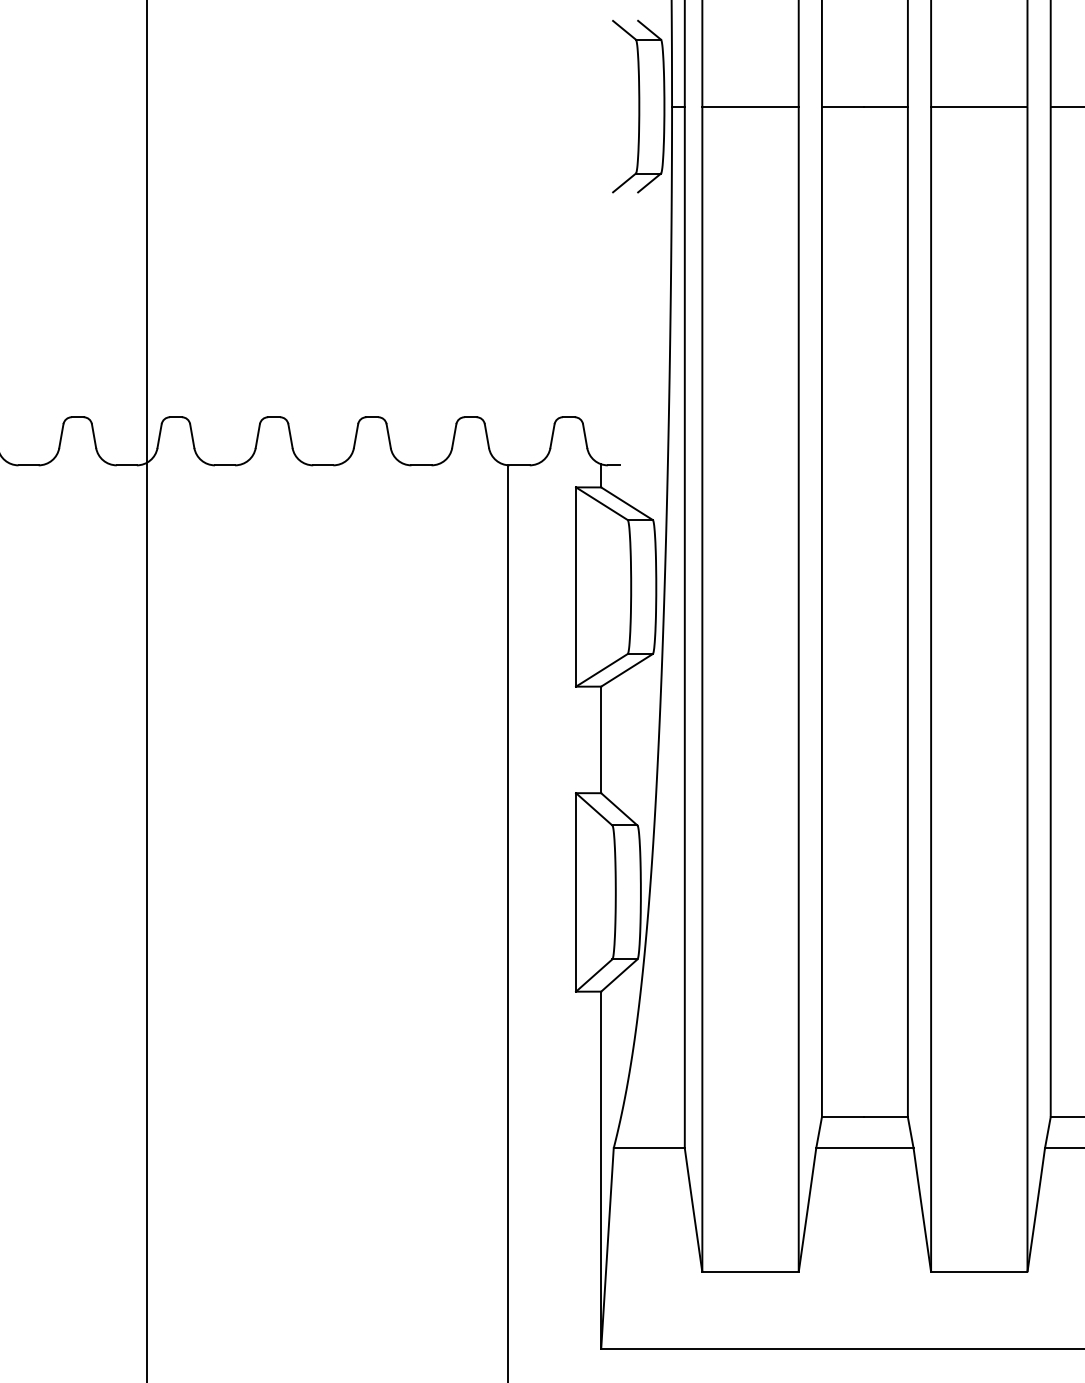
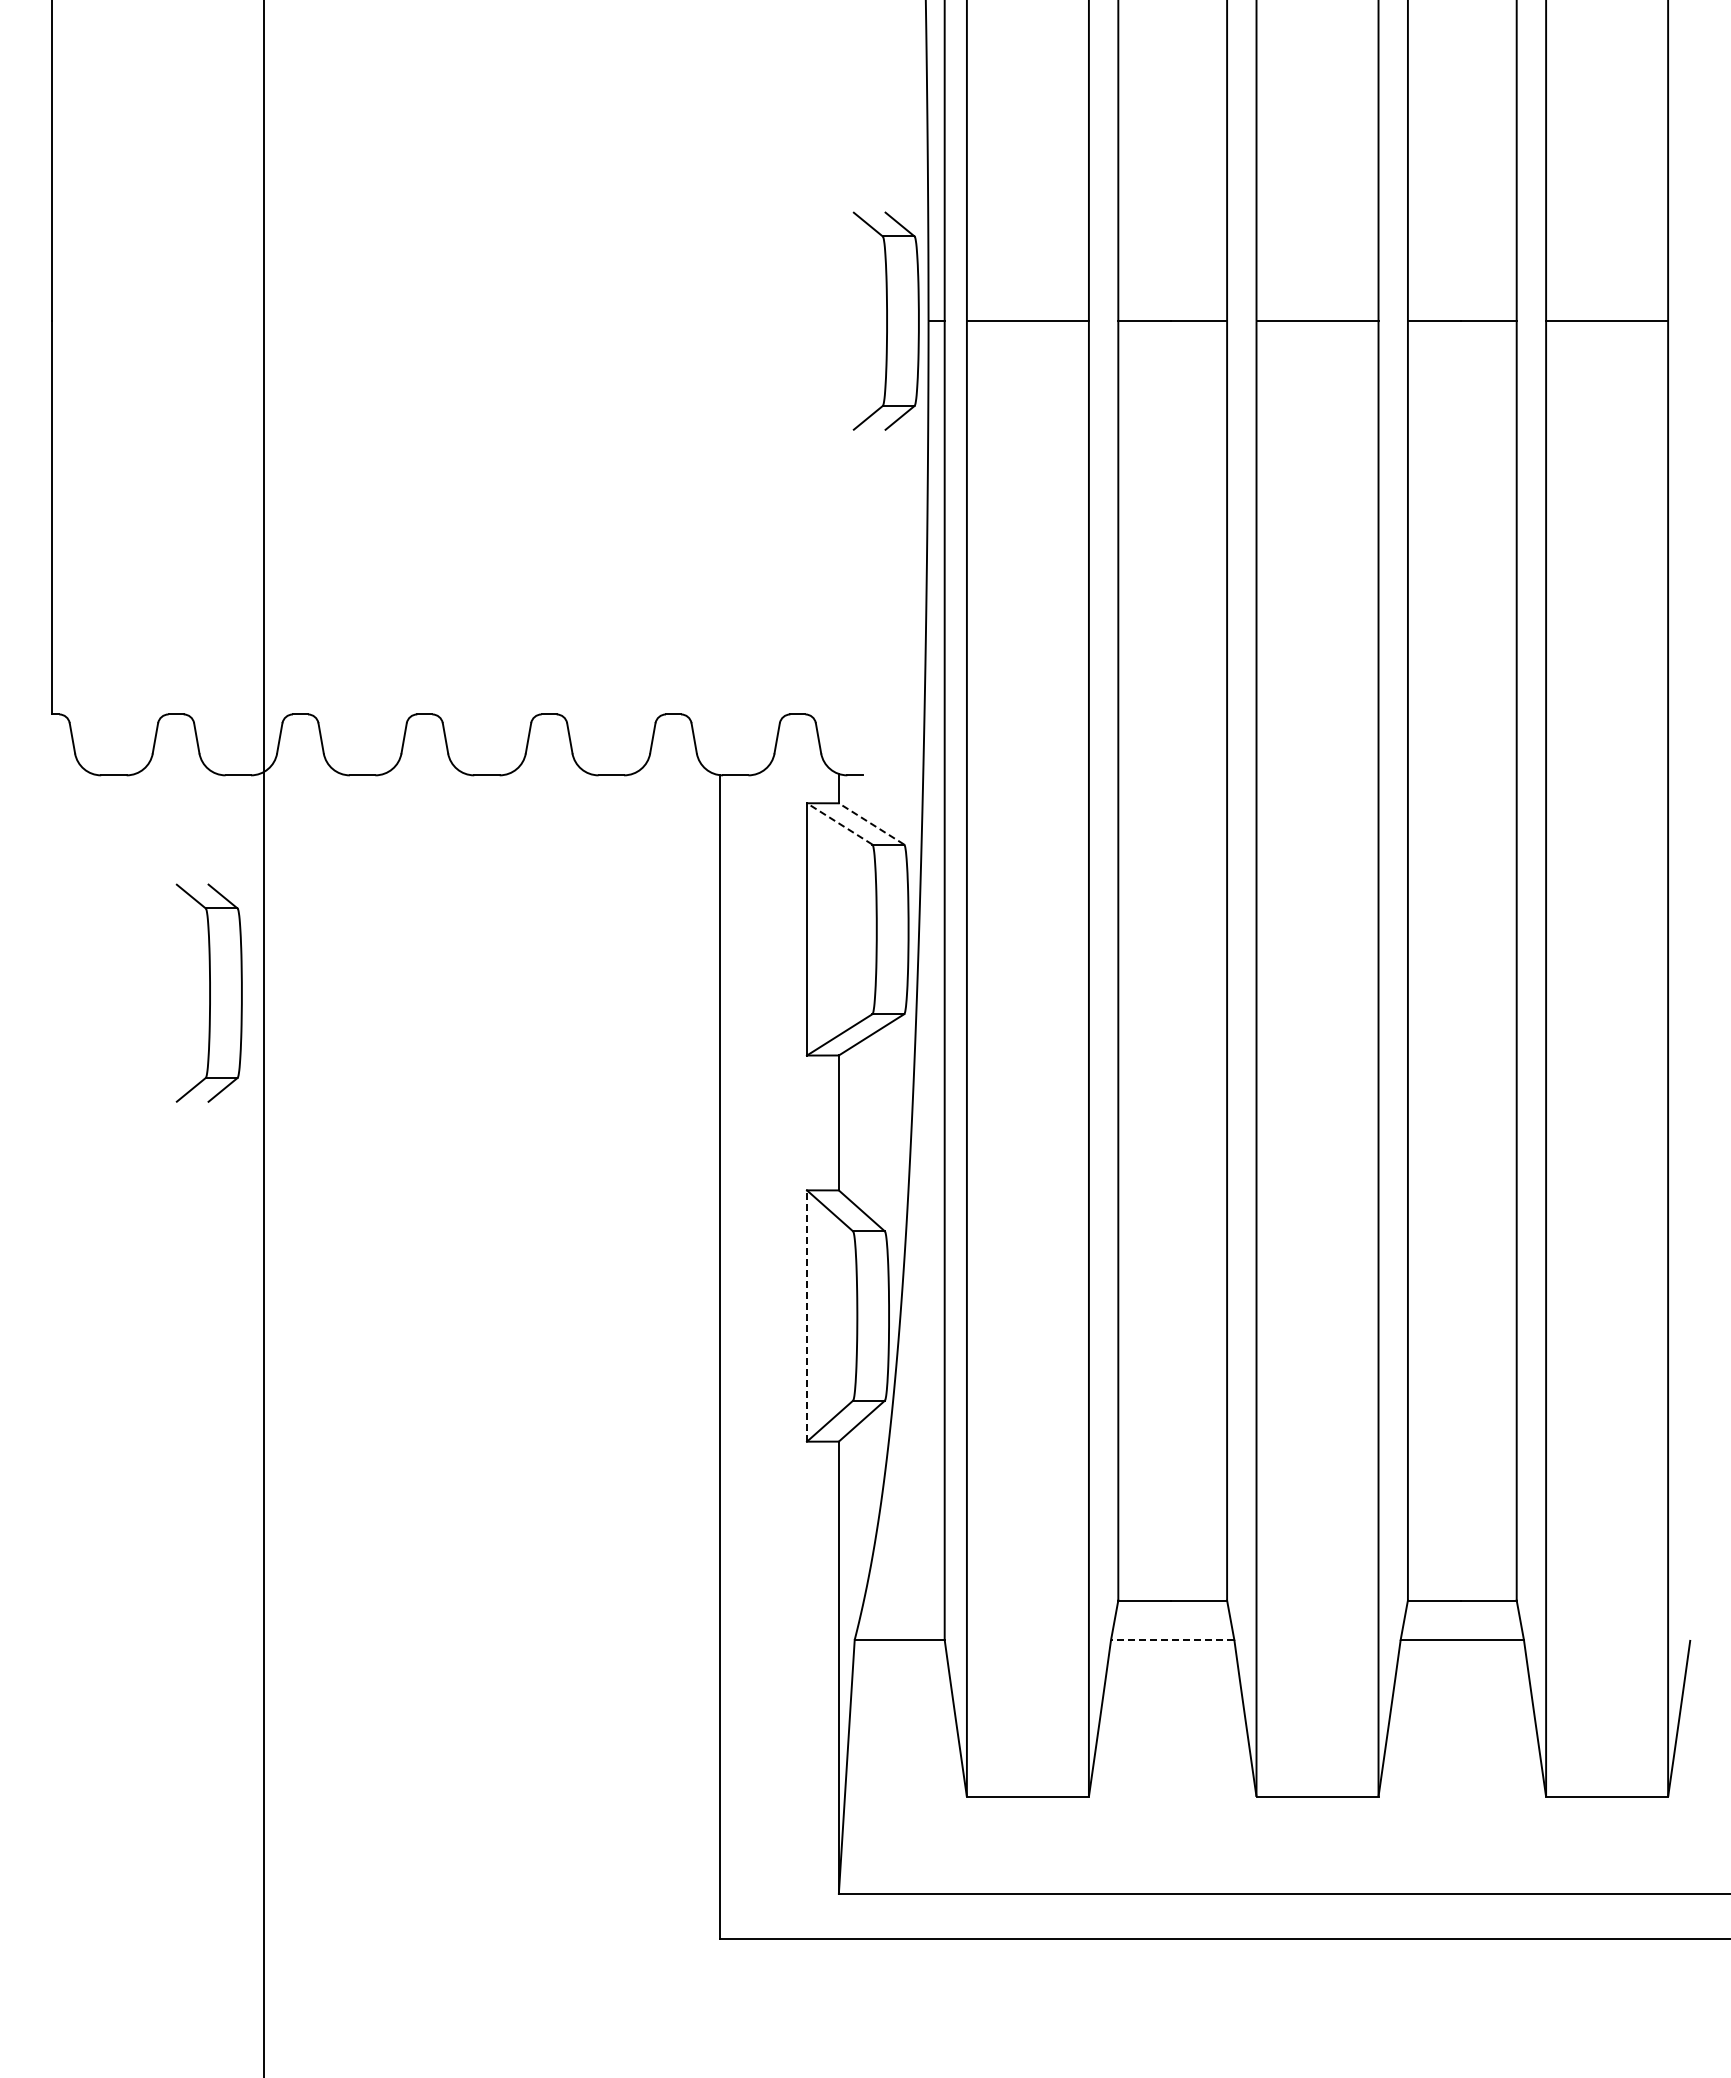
line: (601, 503) -> (839, 823), solid -> dashed
line: (626, 503) -> (871, 823), solid -> dashed
part: (103, 636) -> (208, 992), added
line: (575, 892) -> (806, 1316), solid -> dashed
line: (864, 1147) -> (1172, 1639), solid -> dashed

